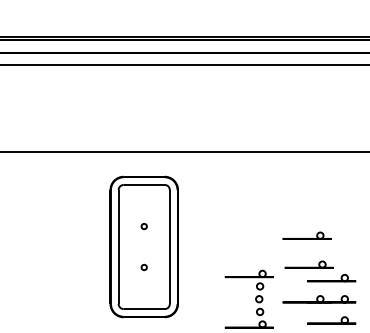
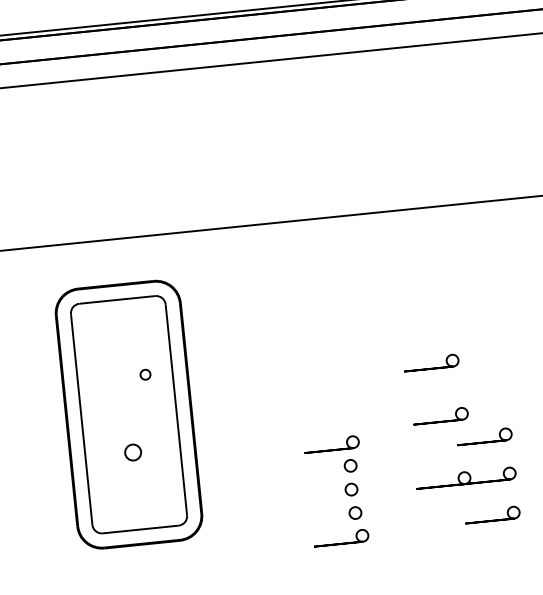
part: (143, 226) -> (144, 374), moved
part: (143, 267) -> (131, 452), size x1.6

